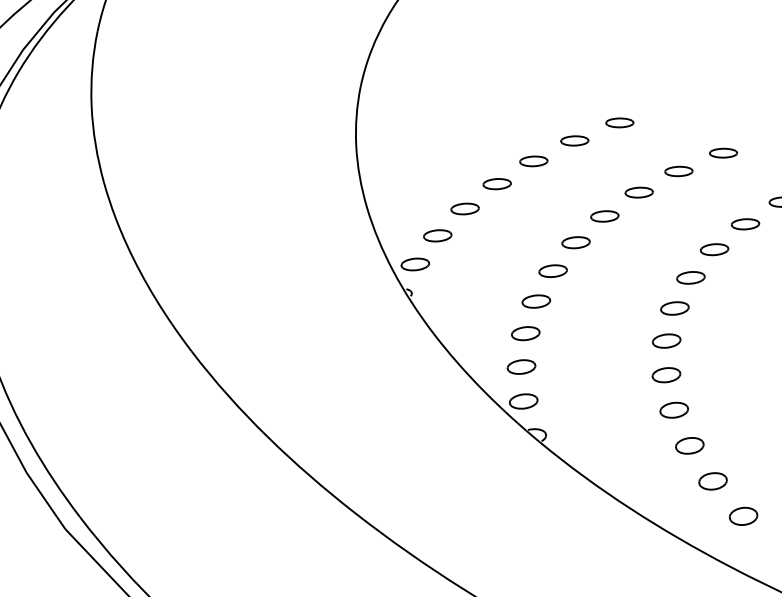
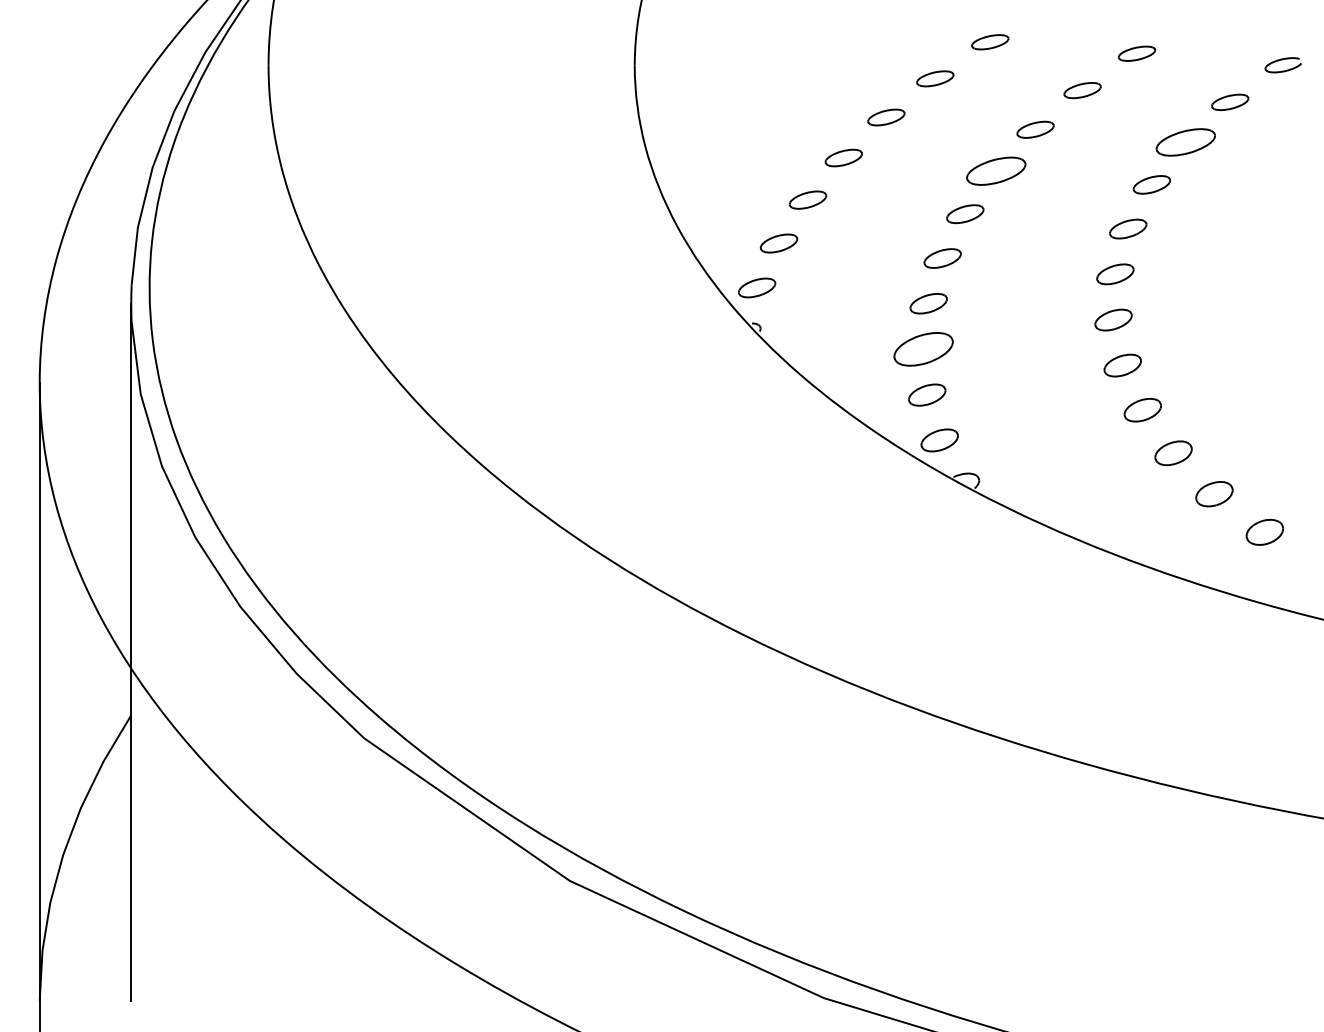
part: (605, 216) -> (996, 170), size x1.6
part: (745, 224) -> (1186, 142), size x1.6
part: (525, 333) -> (923, 349), size x1.6

